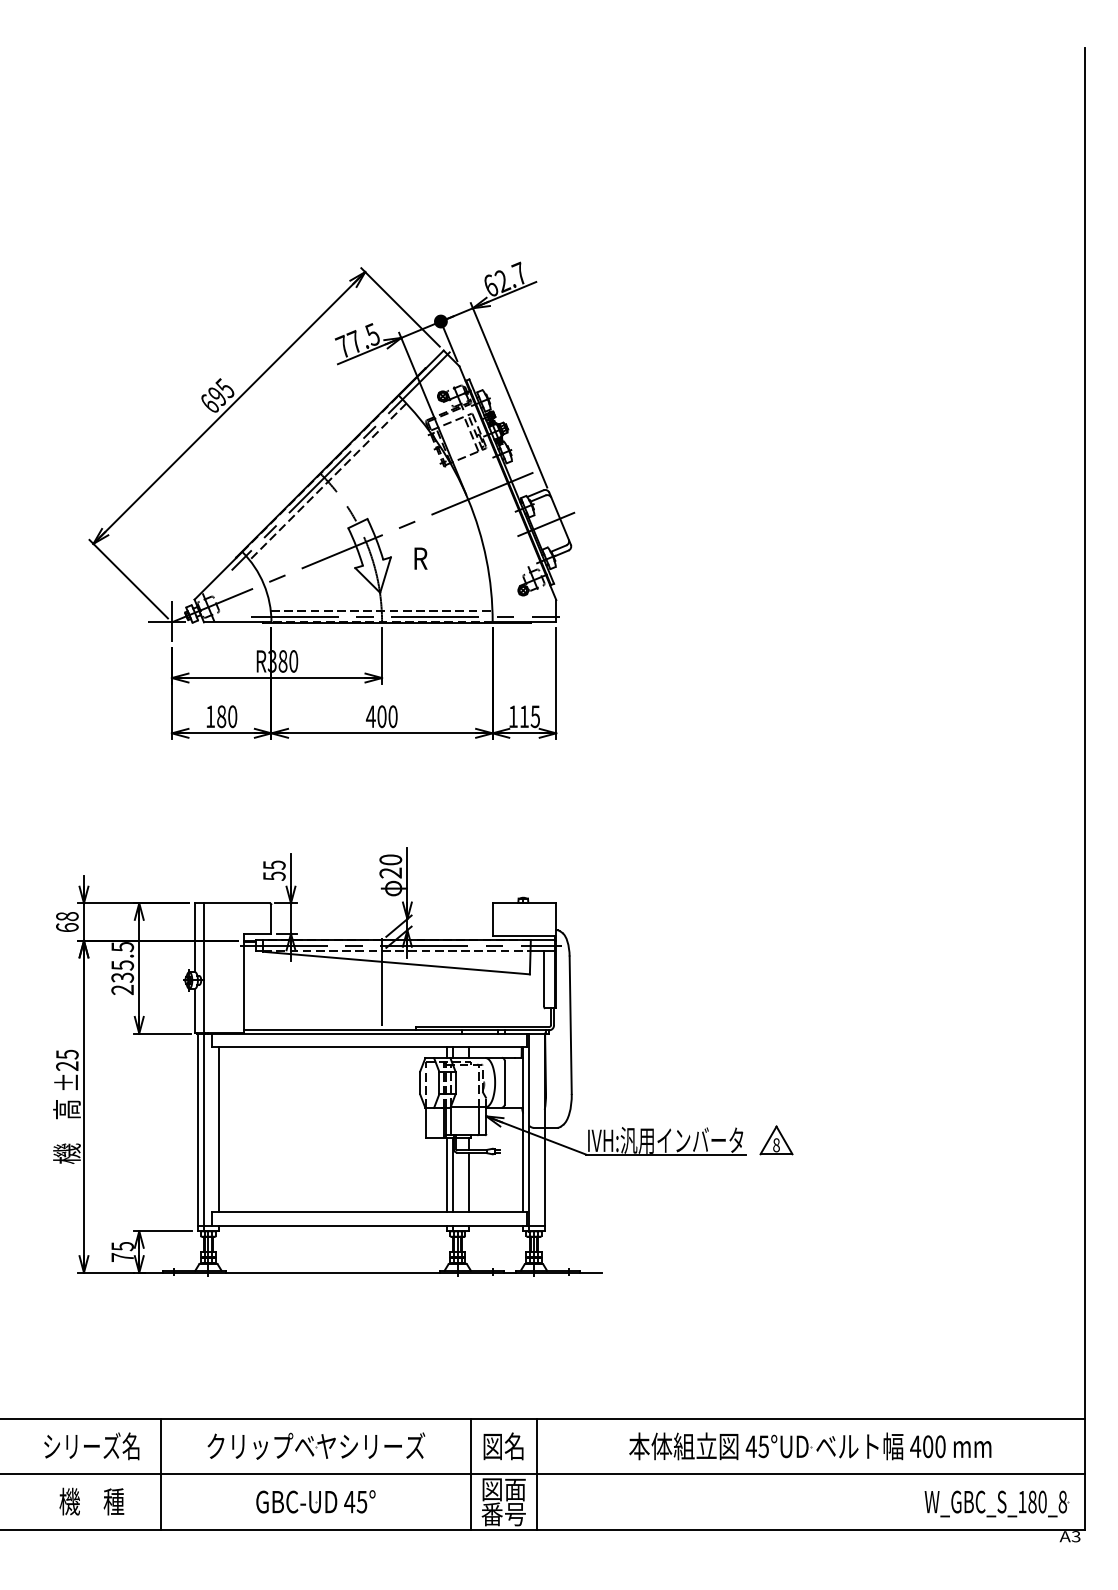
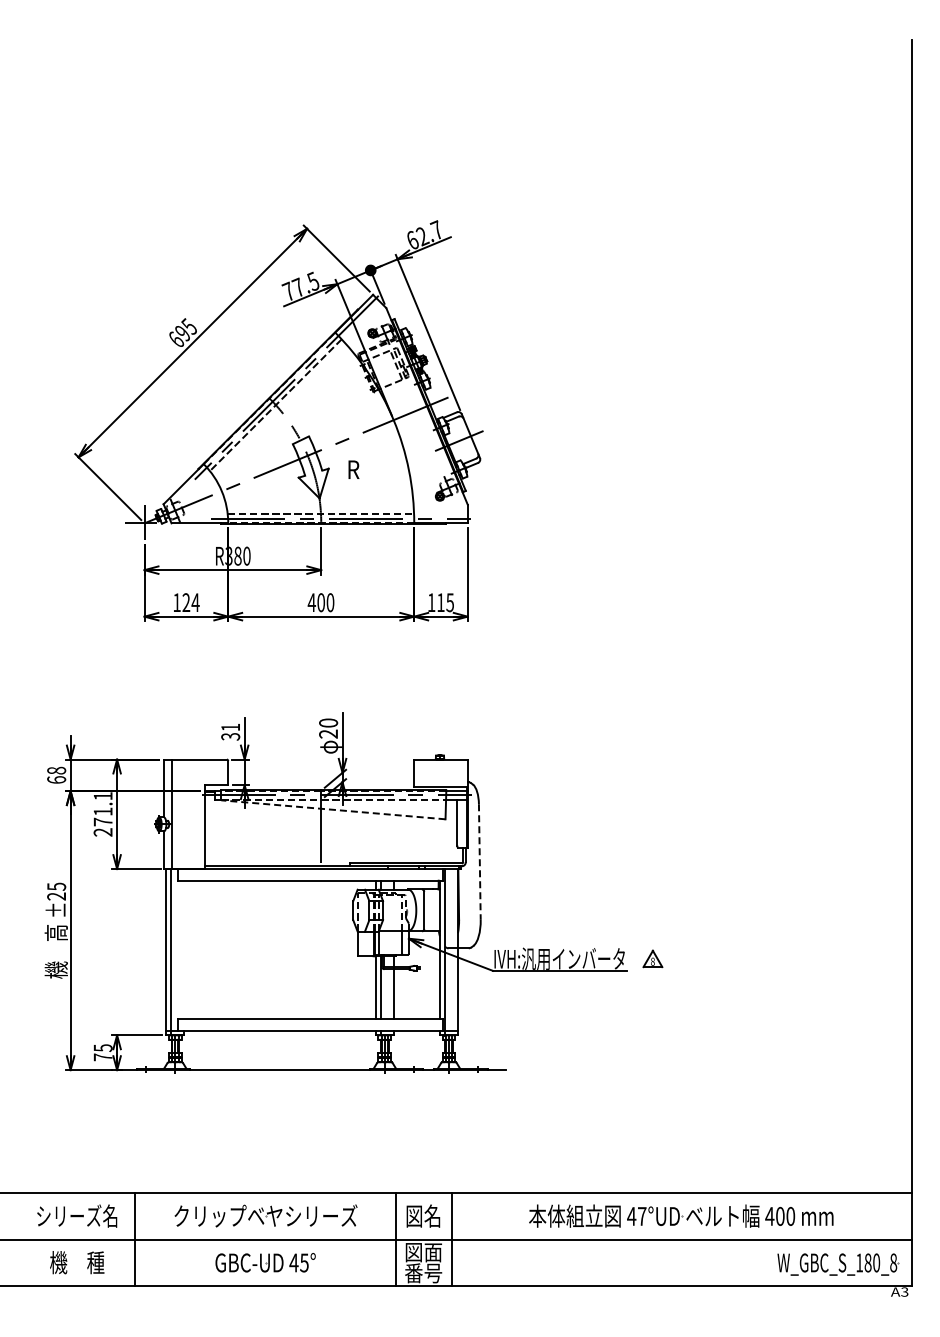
text: (226, 716) -> (190, 602), 180 -> 124
text: (274, 869) -> (230, 731), 55 -> 31
text: (121, 962) -> (102, 809), 235.5 -> 271.1
line: (396, 962) -> (333, 809), solid -> dashed
line: (570, 1025) -> (479, 862), solid -> dashed
line: (219, 1129) -> (184, 949), removed
part: (776, 1139) -> (652, 958), size x0.7
text: (762, 1446) -> (641, 1216), 45°UD -> 47°UD

